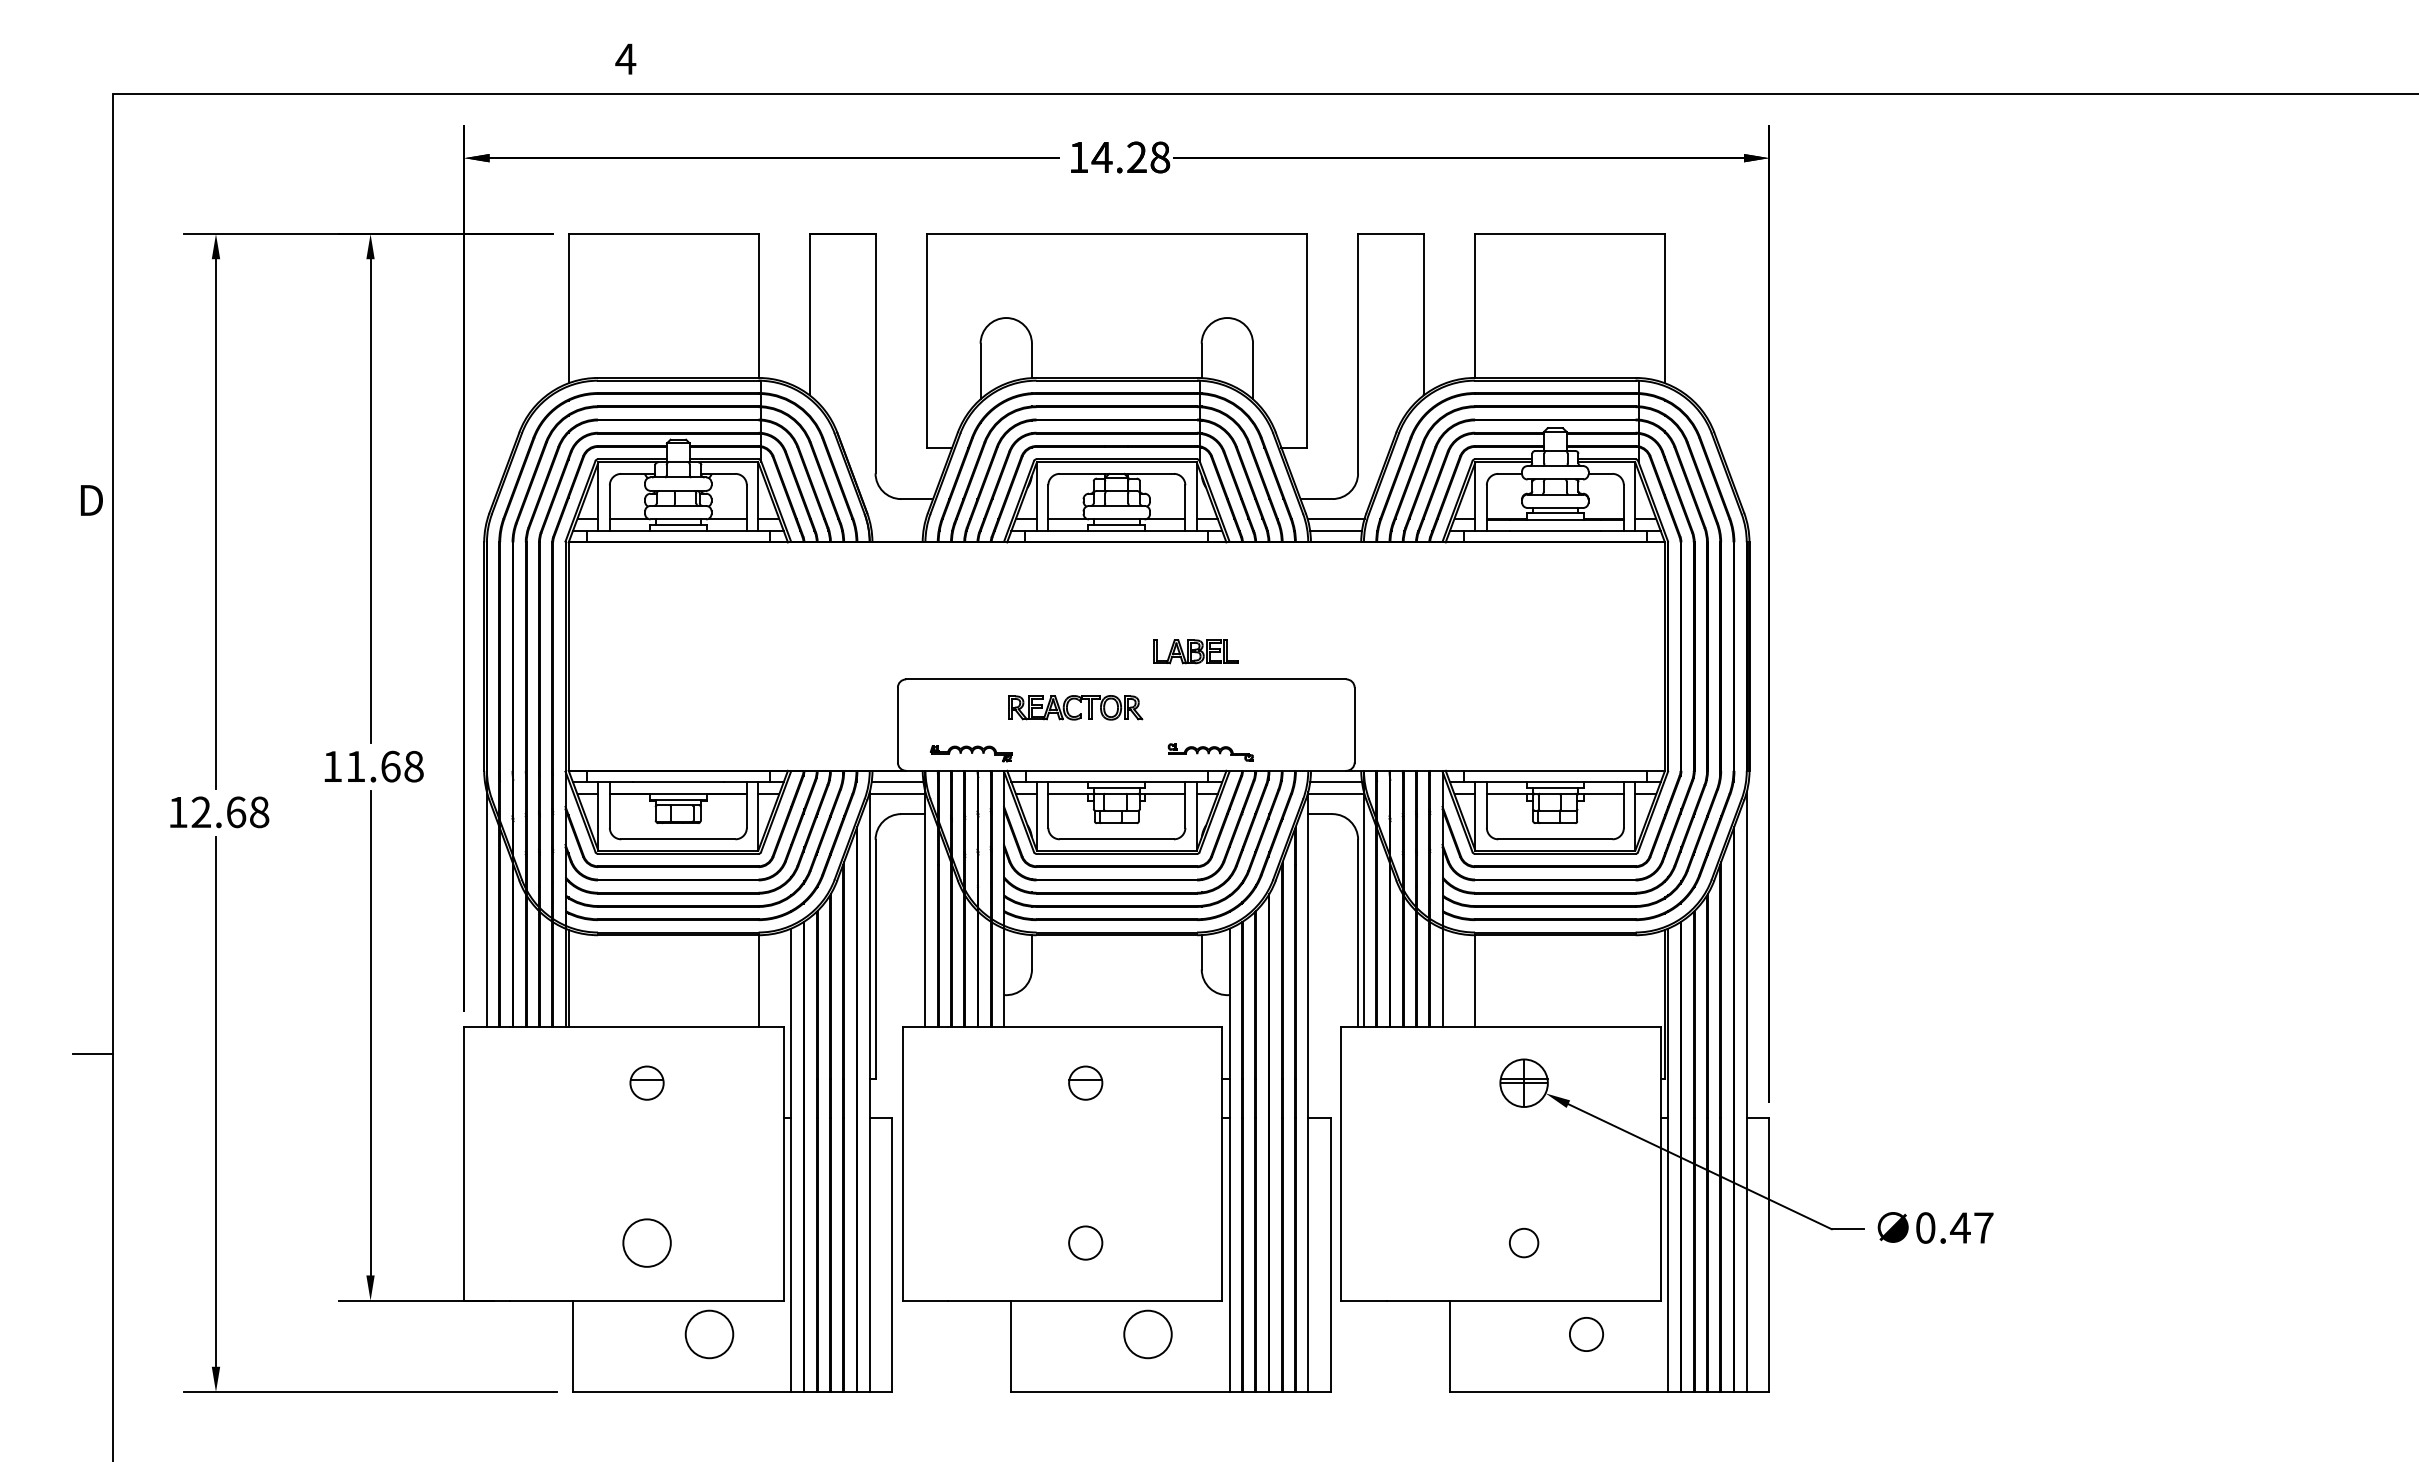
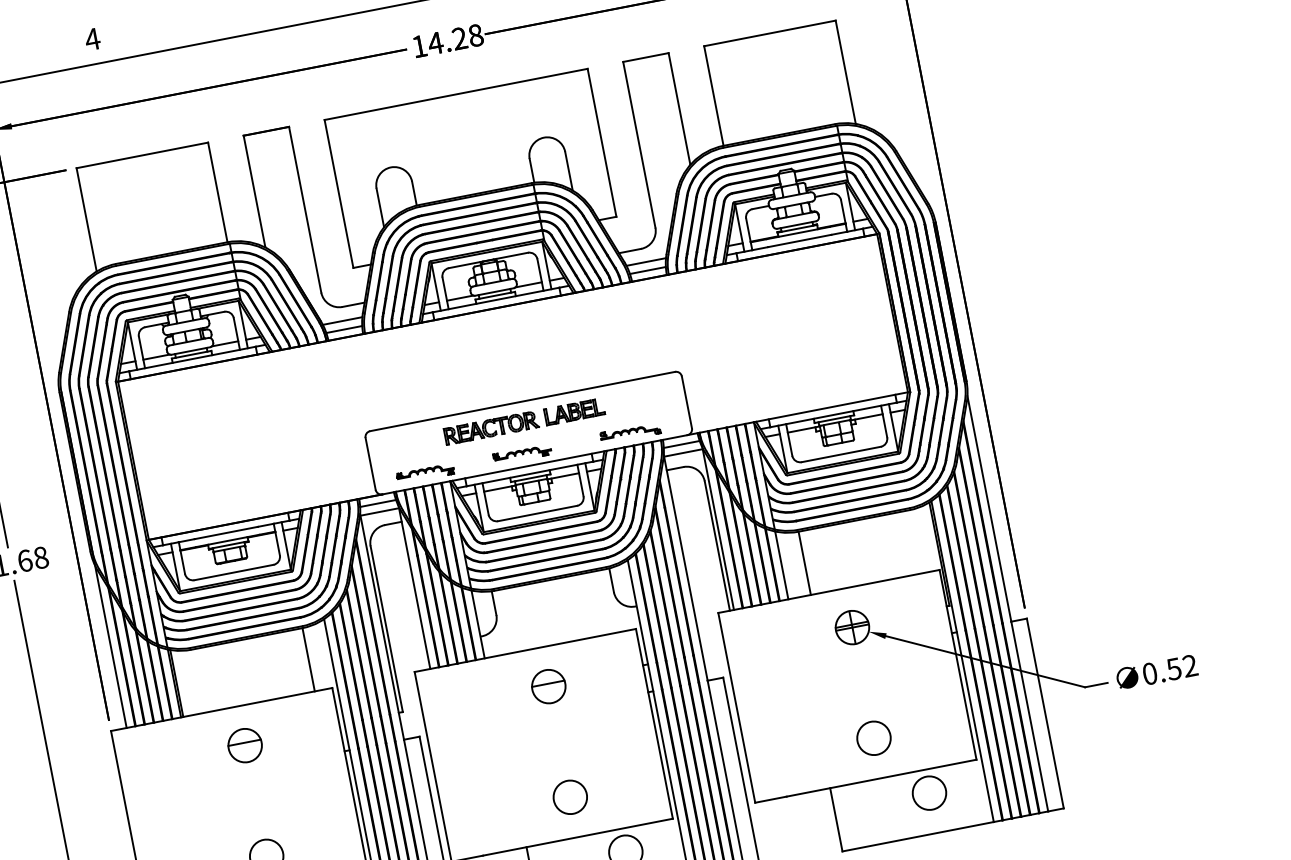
line: (897, 518) -> (342, 320), added
line: (897, 530) -> (344, 329), added
part: (1195, 651) -> (574, 411), moved
part: (1111, 752) -> (522, 454), added
part: (1210, 752) -> (630, 433), moved
part: (646, 1082) -> (244, 745), size x1.43
part: (1085, 1082) -> (548, 686), size x1.43
text: (1971, 1227) -> (1181, 667), 0.47 -> 0.52
circle: (1085, 1242) -> (570, 796), size x1.43
circle: (1523, 1242) -> (873, 737), size x1.67
circle: (1586, 1334) -> (929, 793), size x1.43

